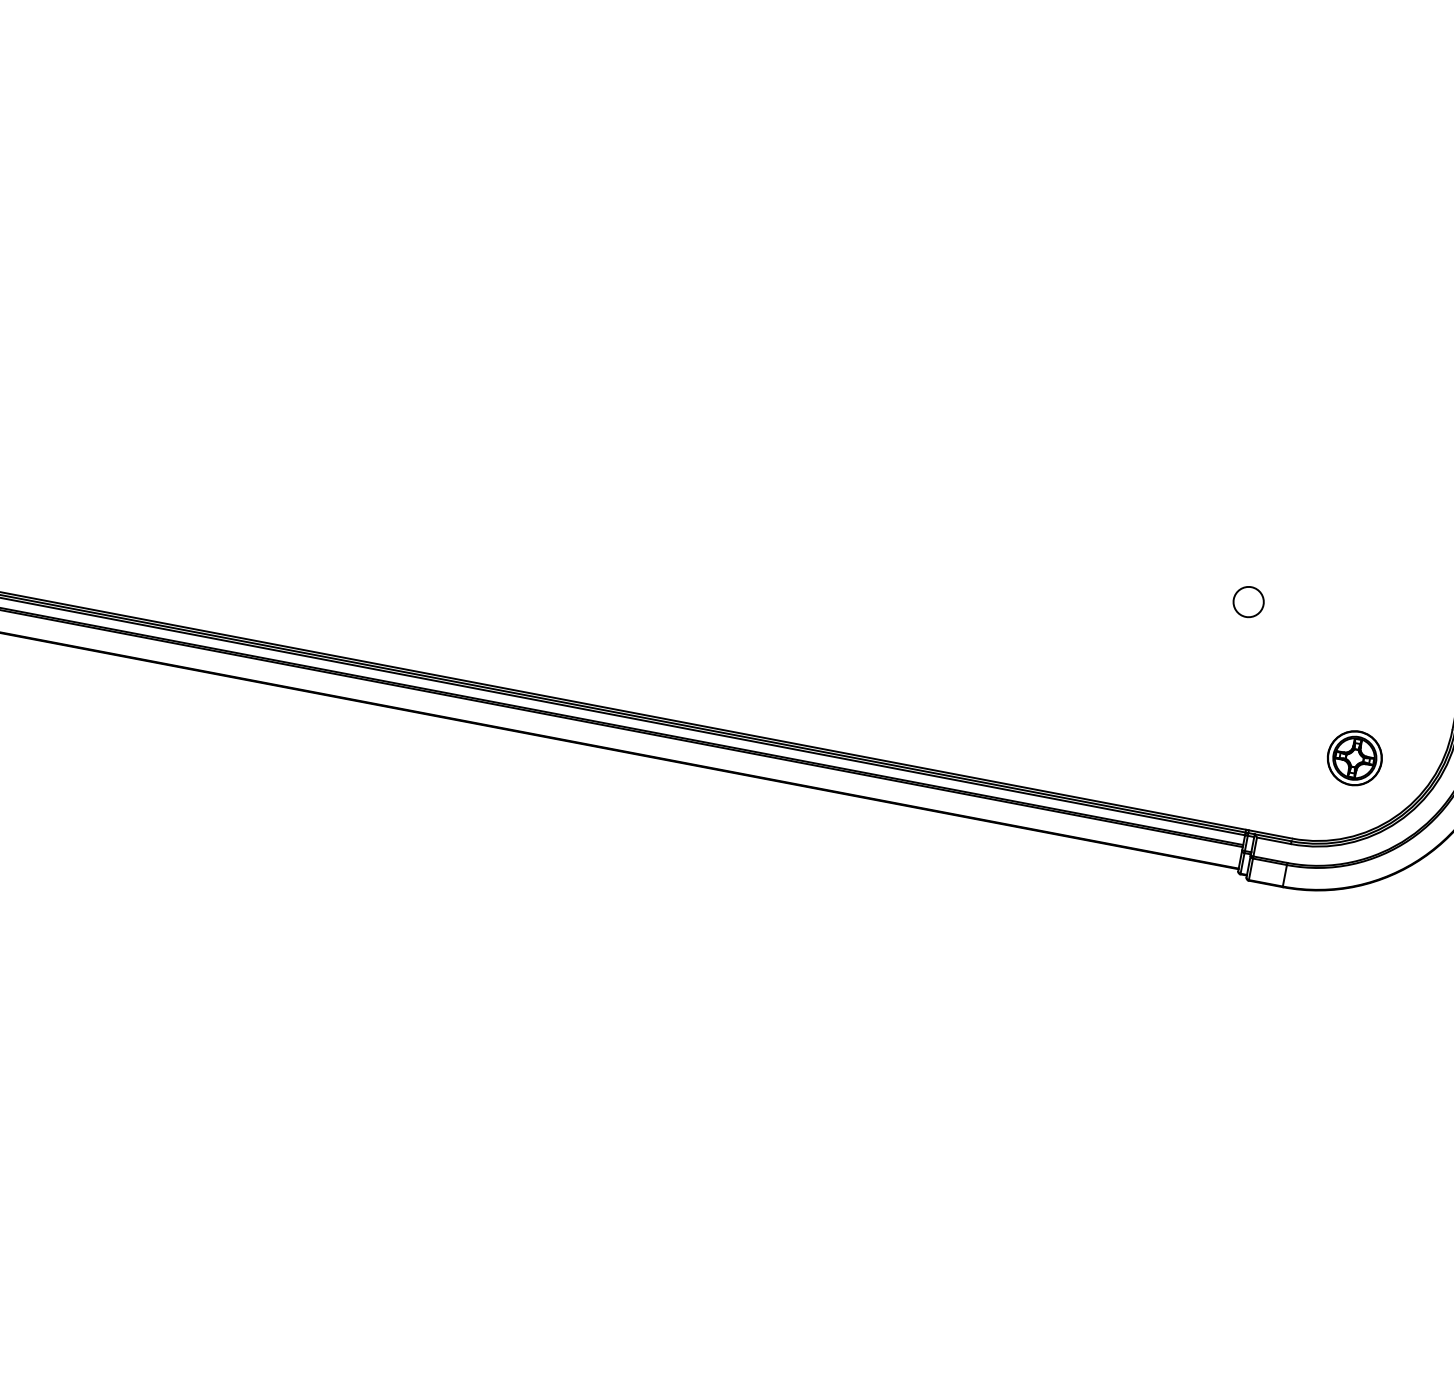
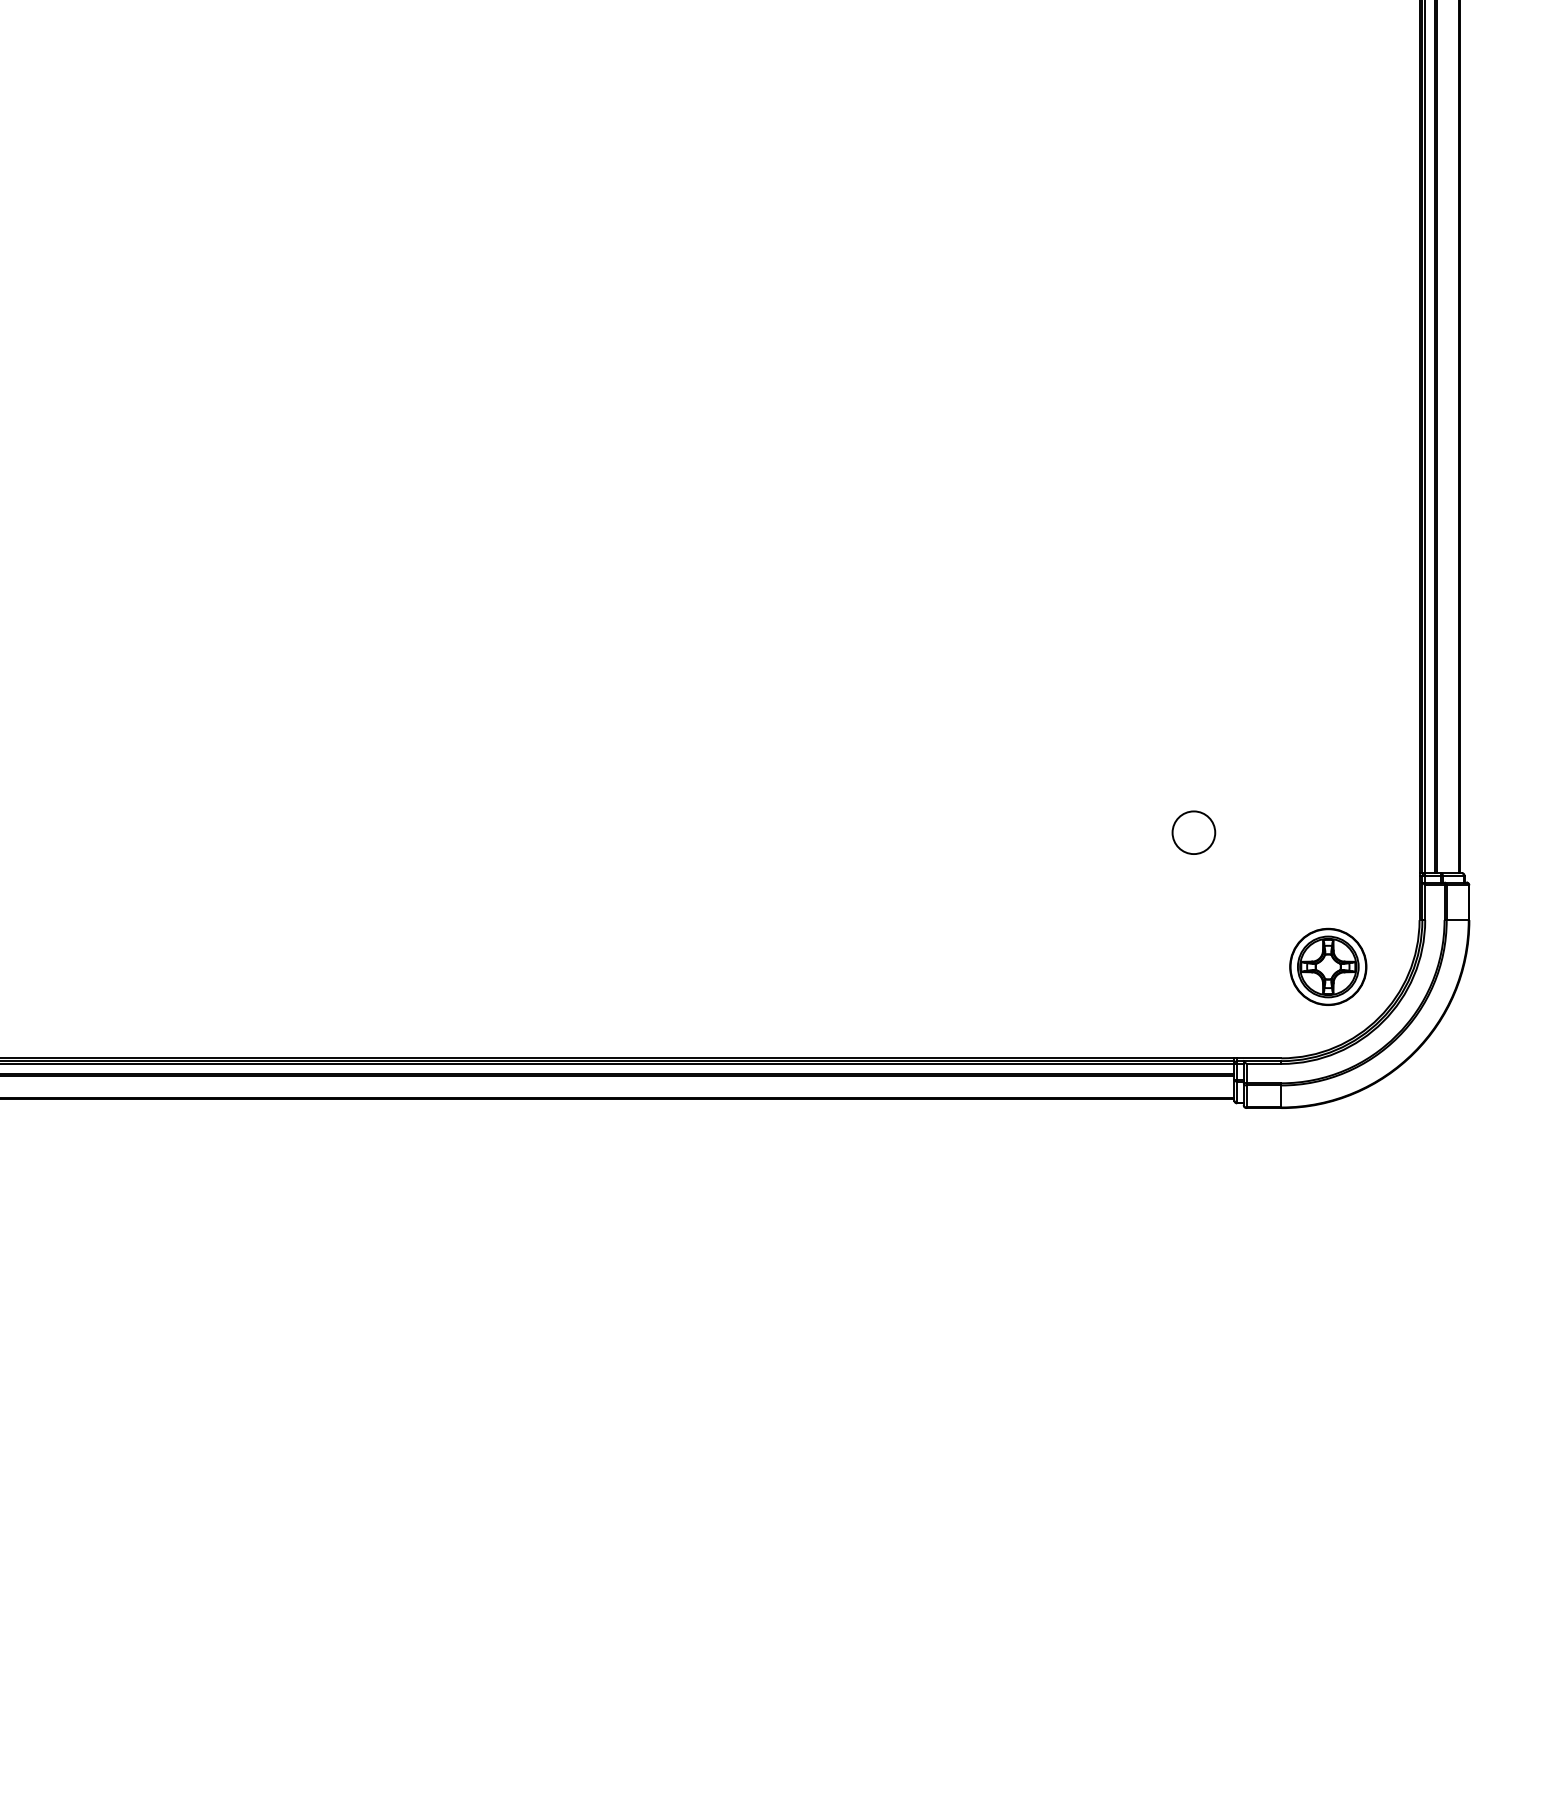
circle: (1248, 601) -> (1193, 832), size x1.4
part: (1354, 758) -> (1328, 967), size x1.4

